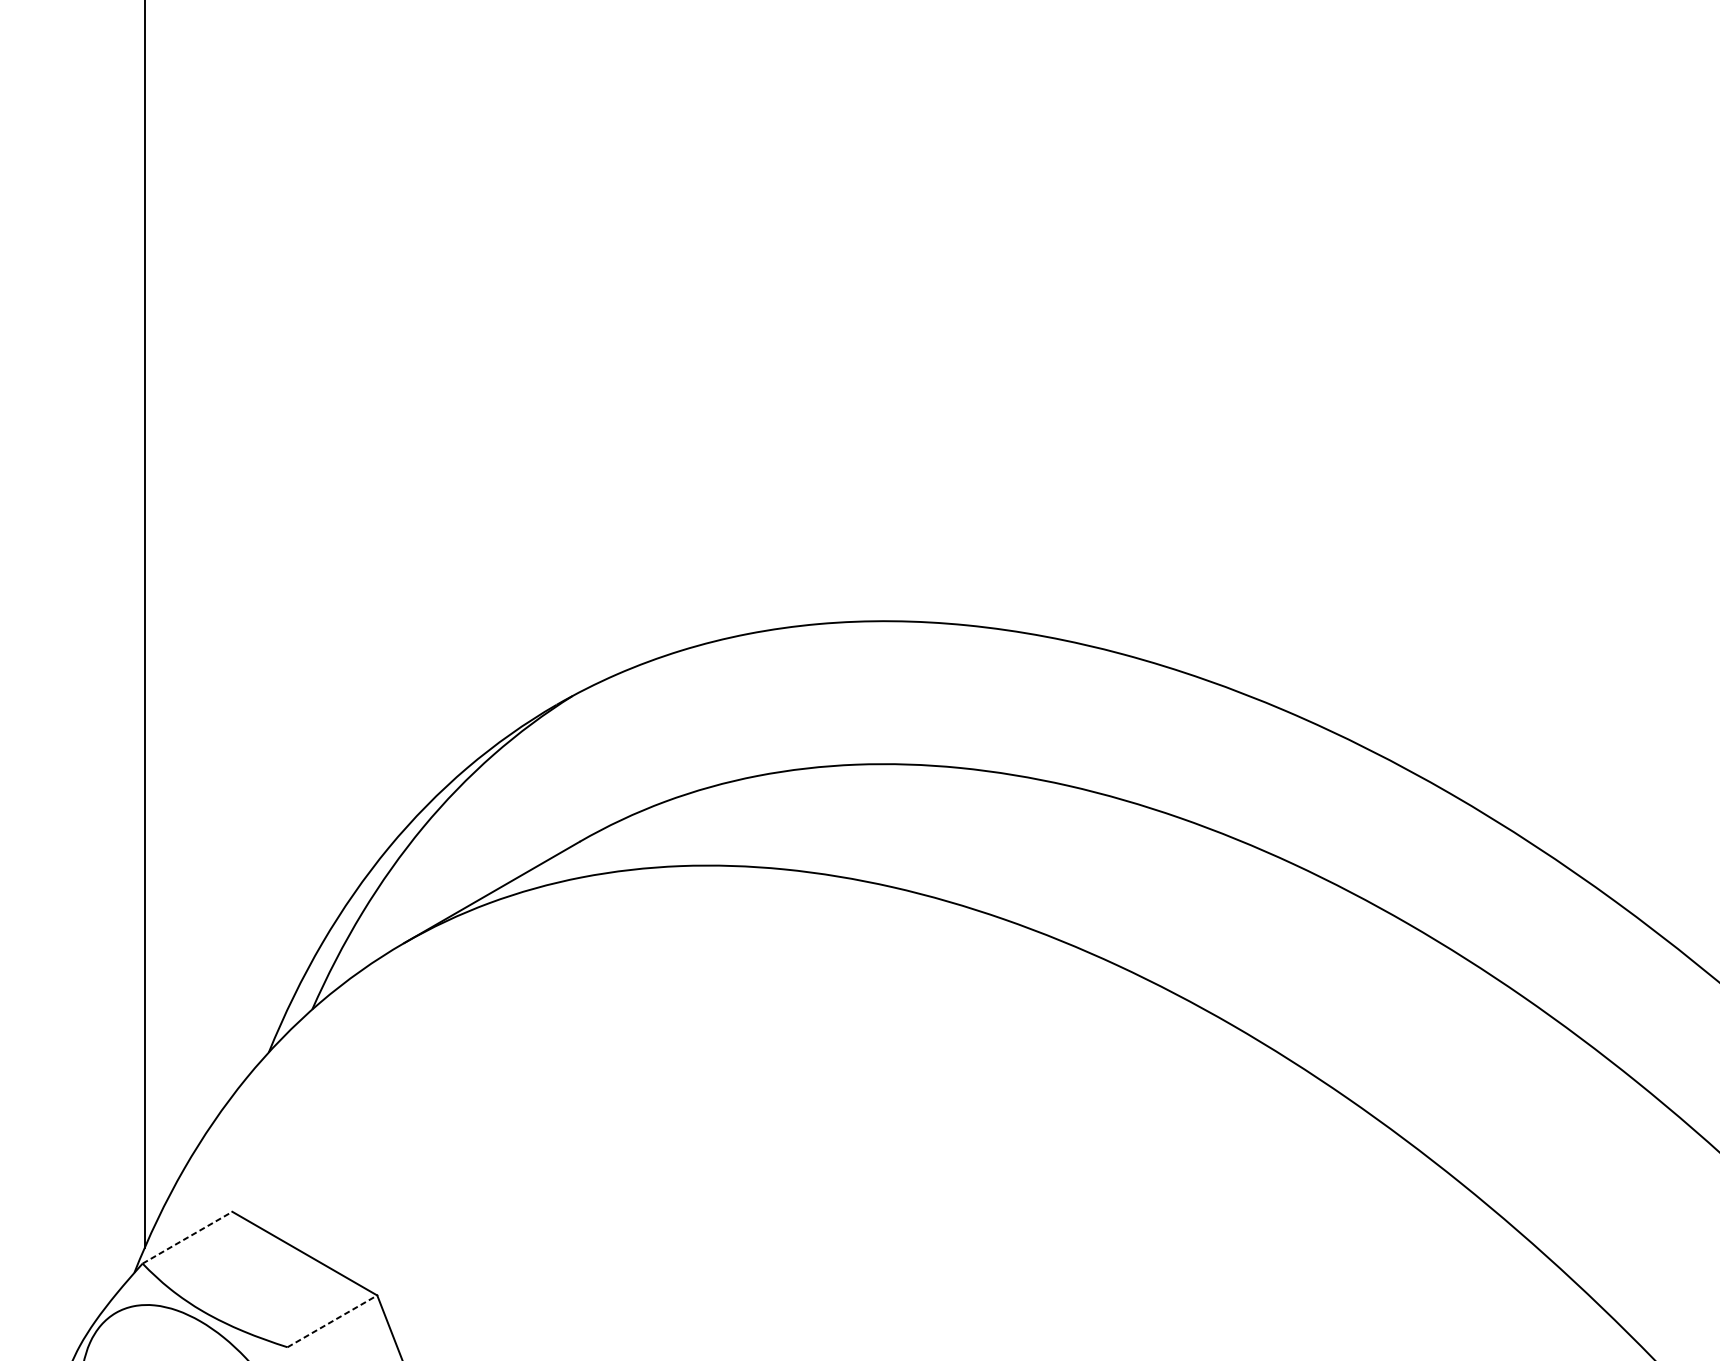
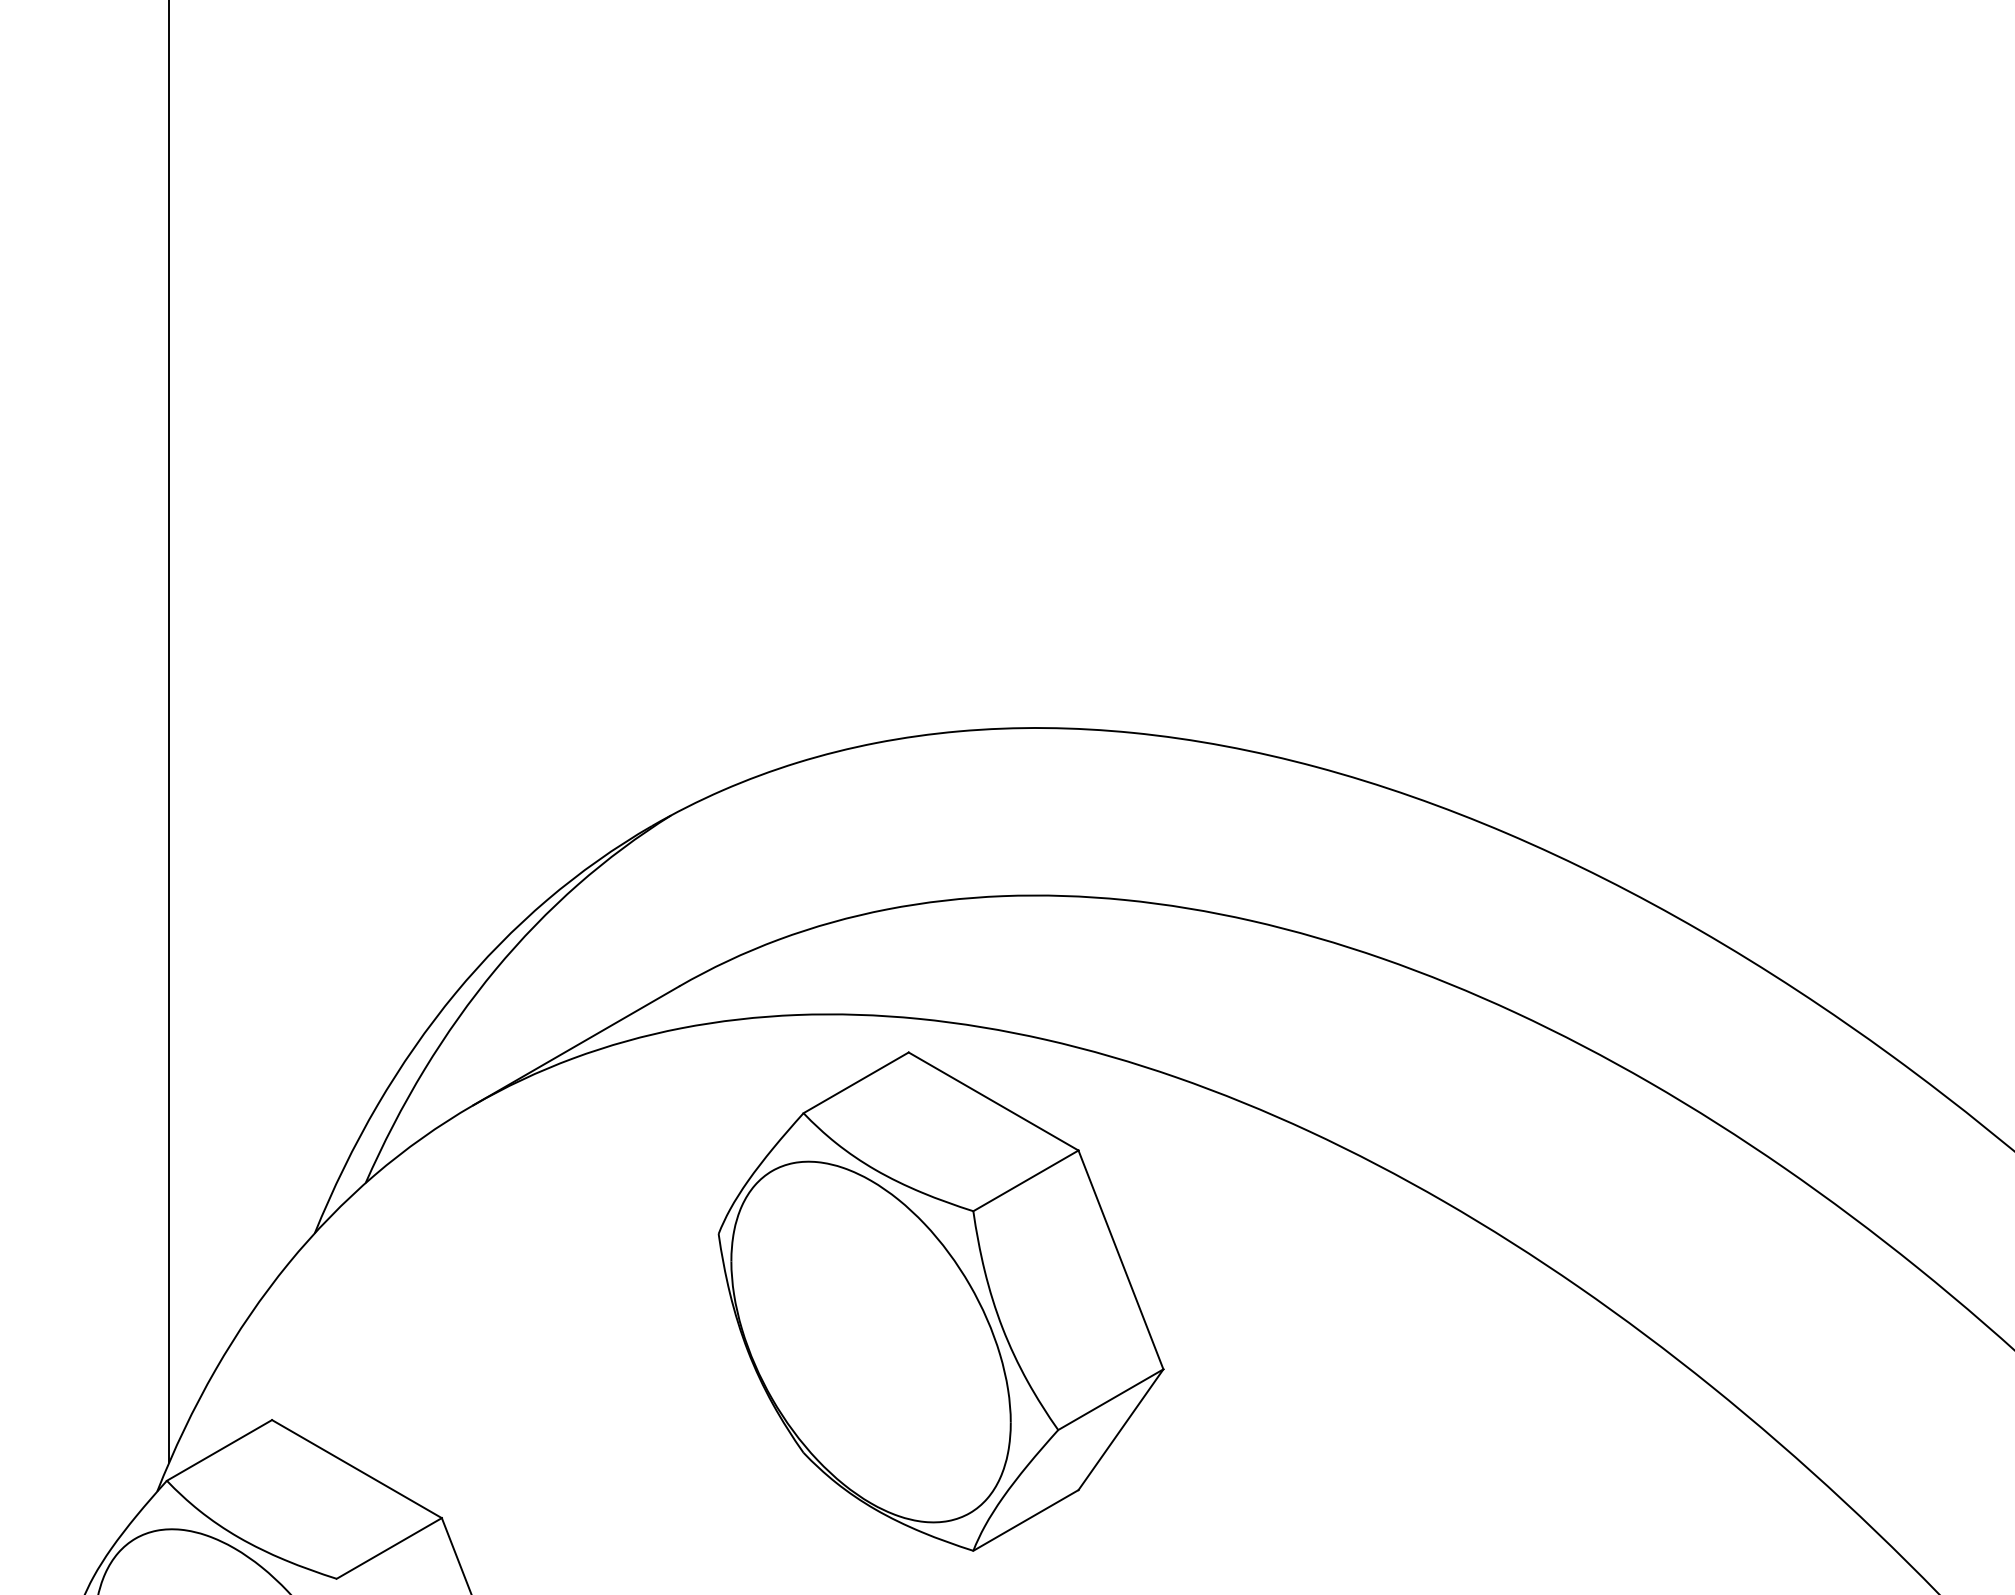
part: (802, 1110) -> (940, 1301), added
line: (187, 1237) -> (219, 1450), dashed -> solid
line: (332, 1321) -> (389, 1548), dashed -> solid

